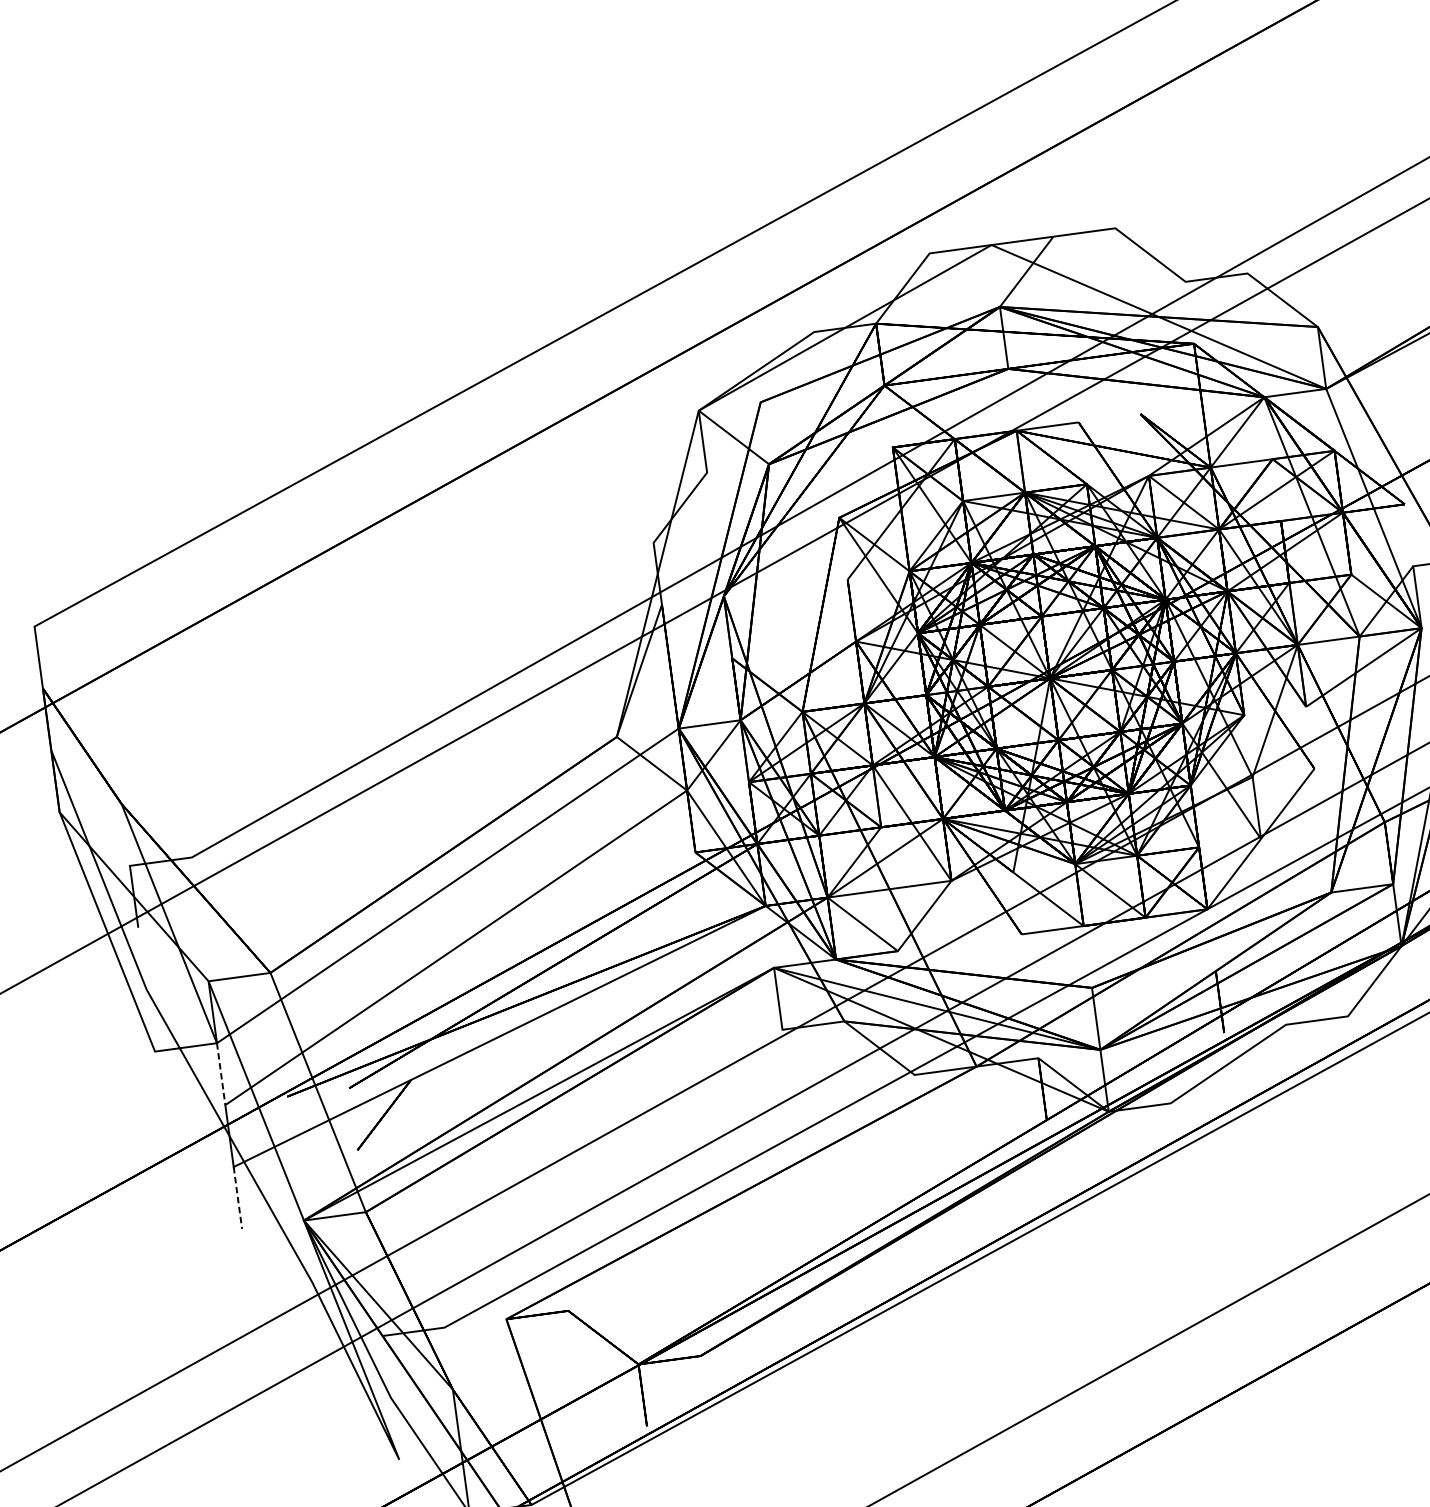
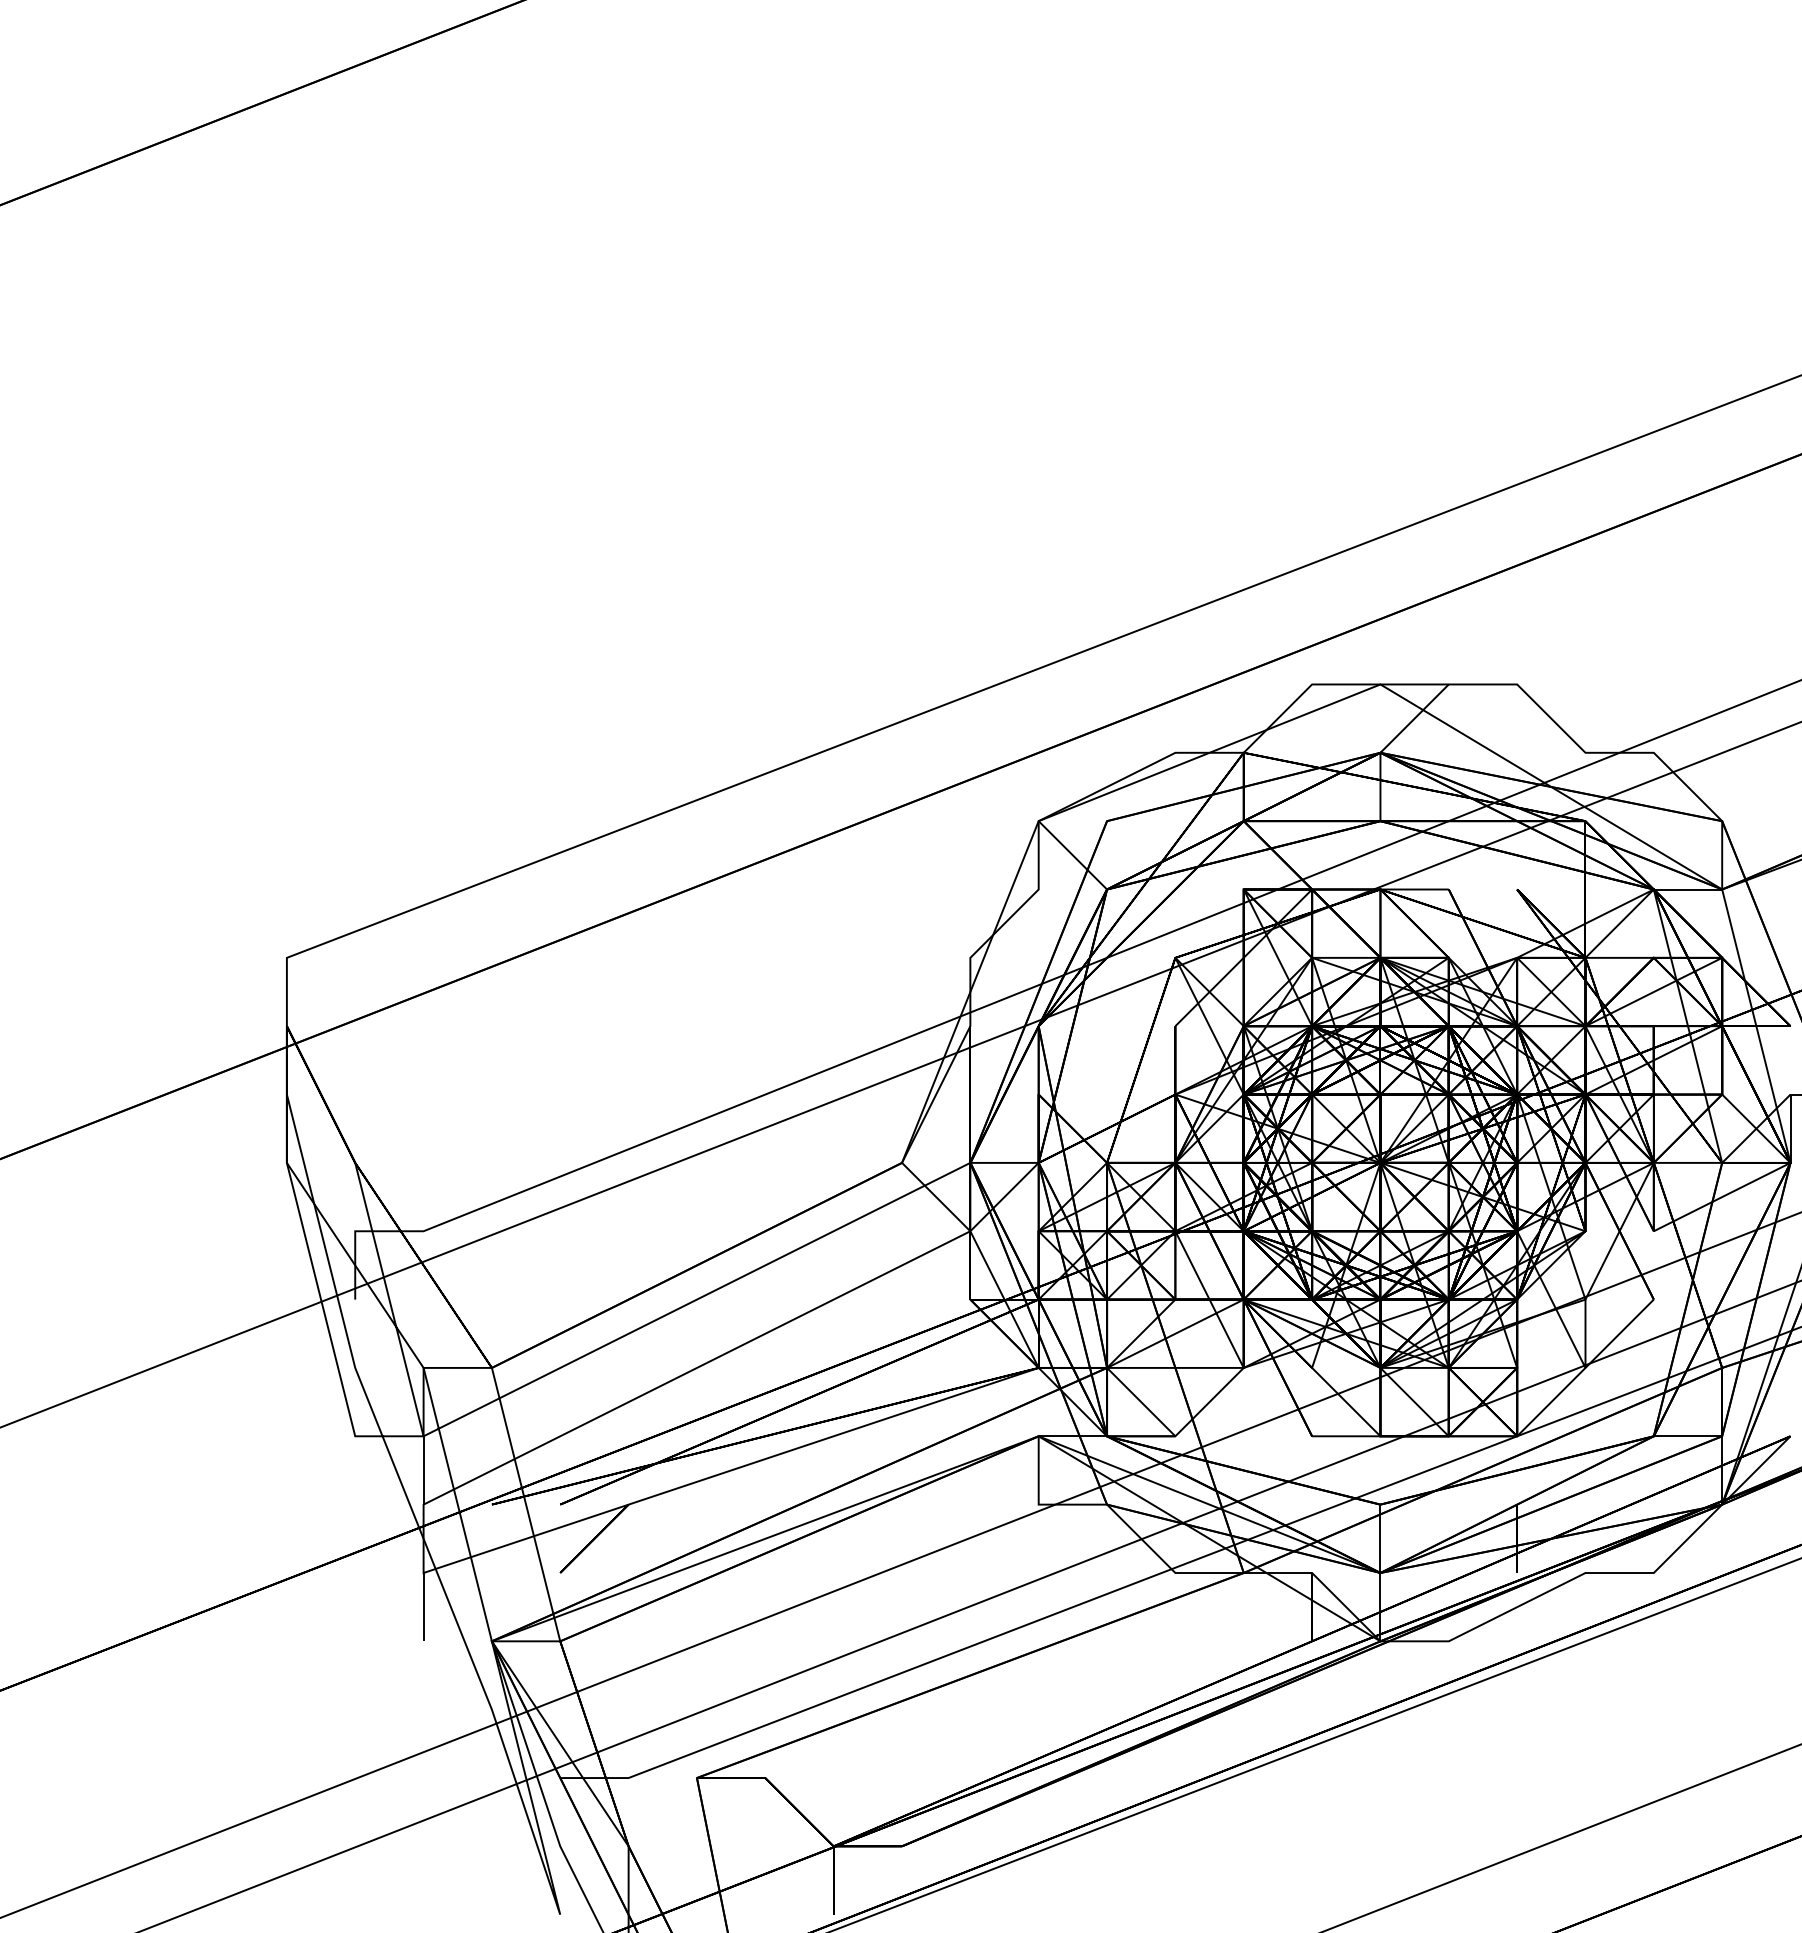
line: (221, 1074) -> (423, 1470), dashed -> solid
line: (237, 1198) -> (423, 1607), dashed -> solid

